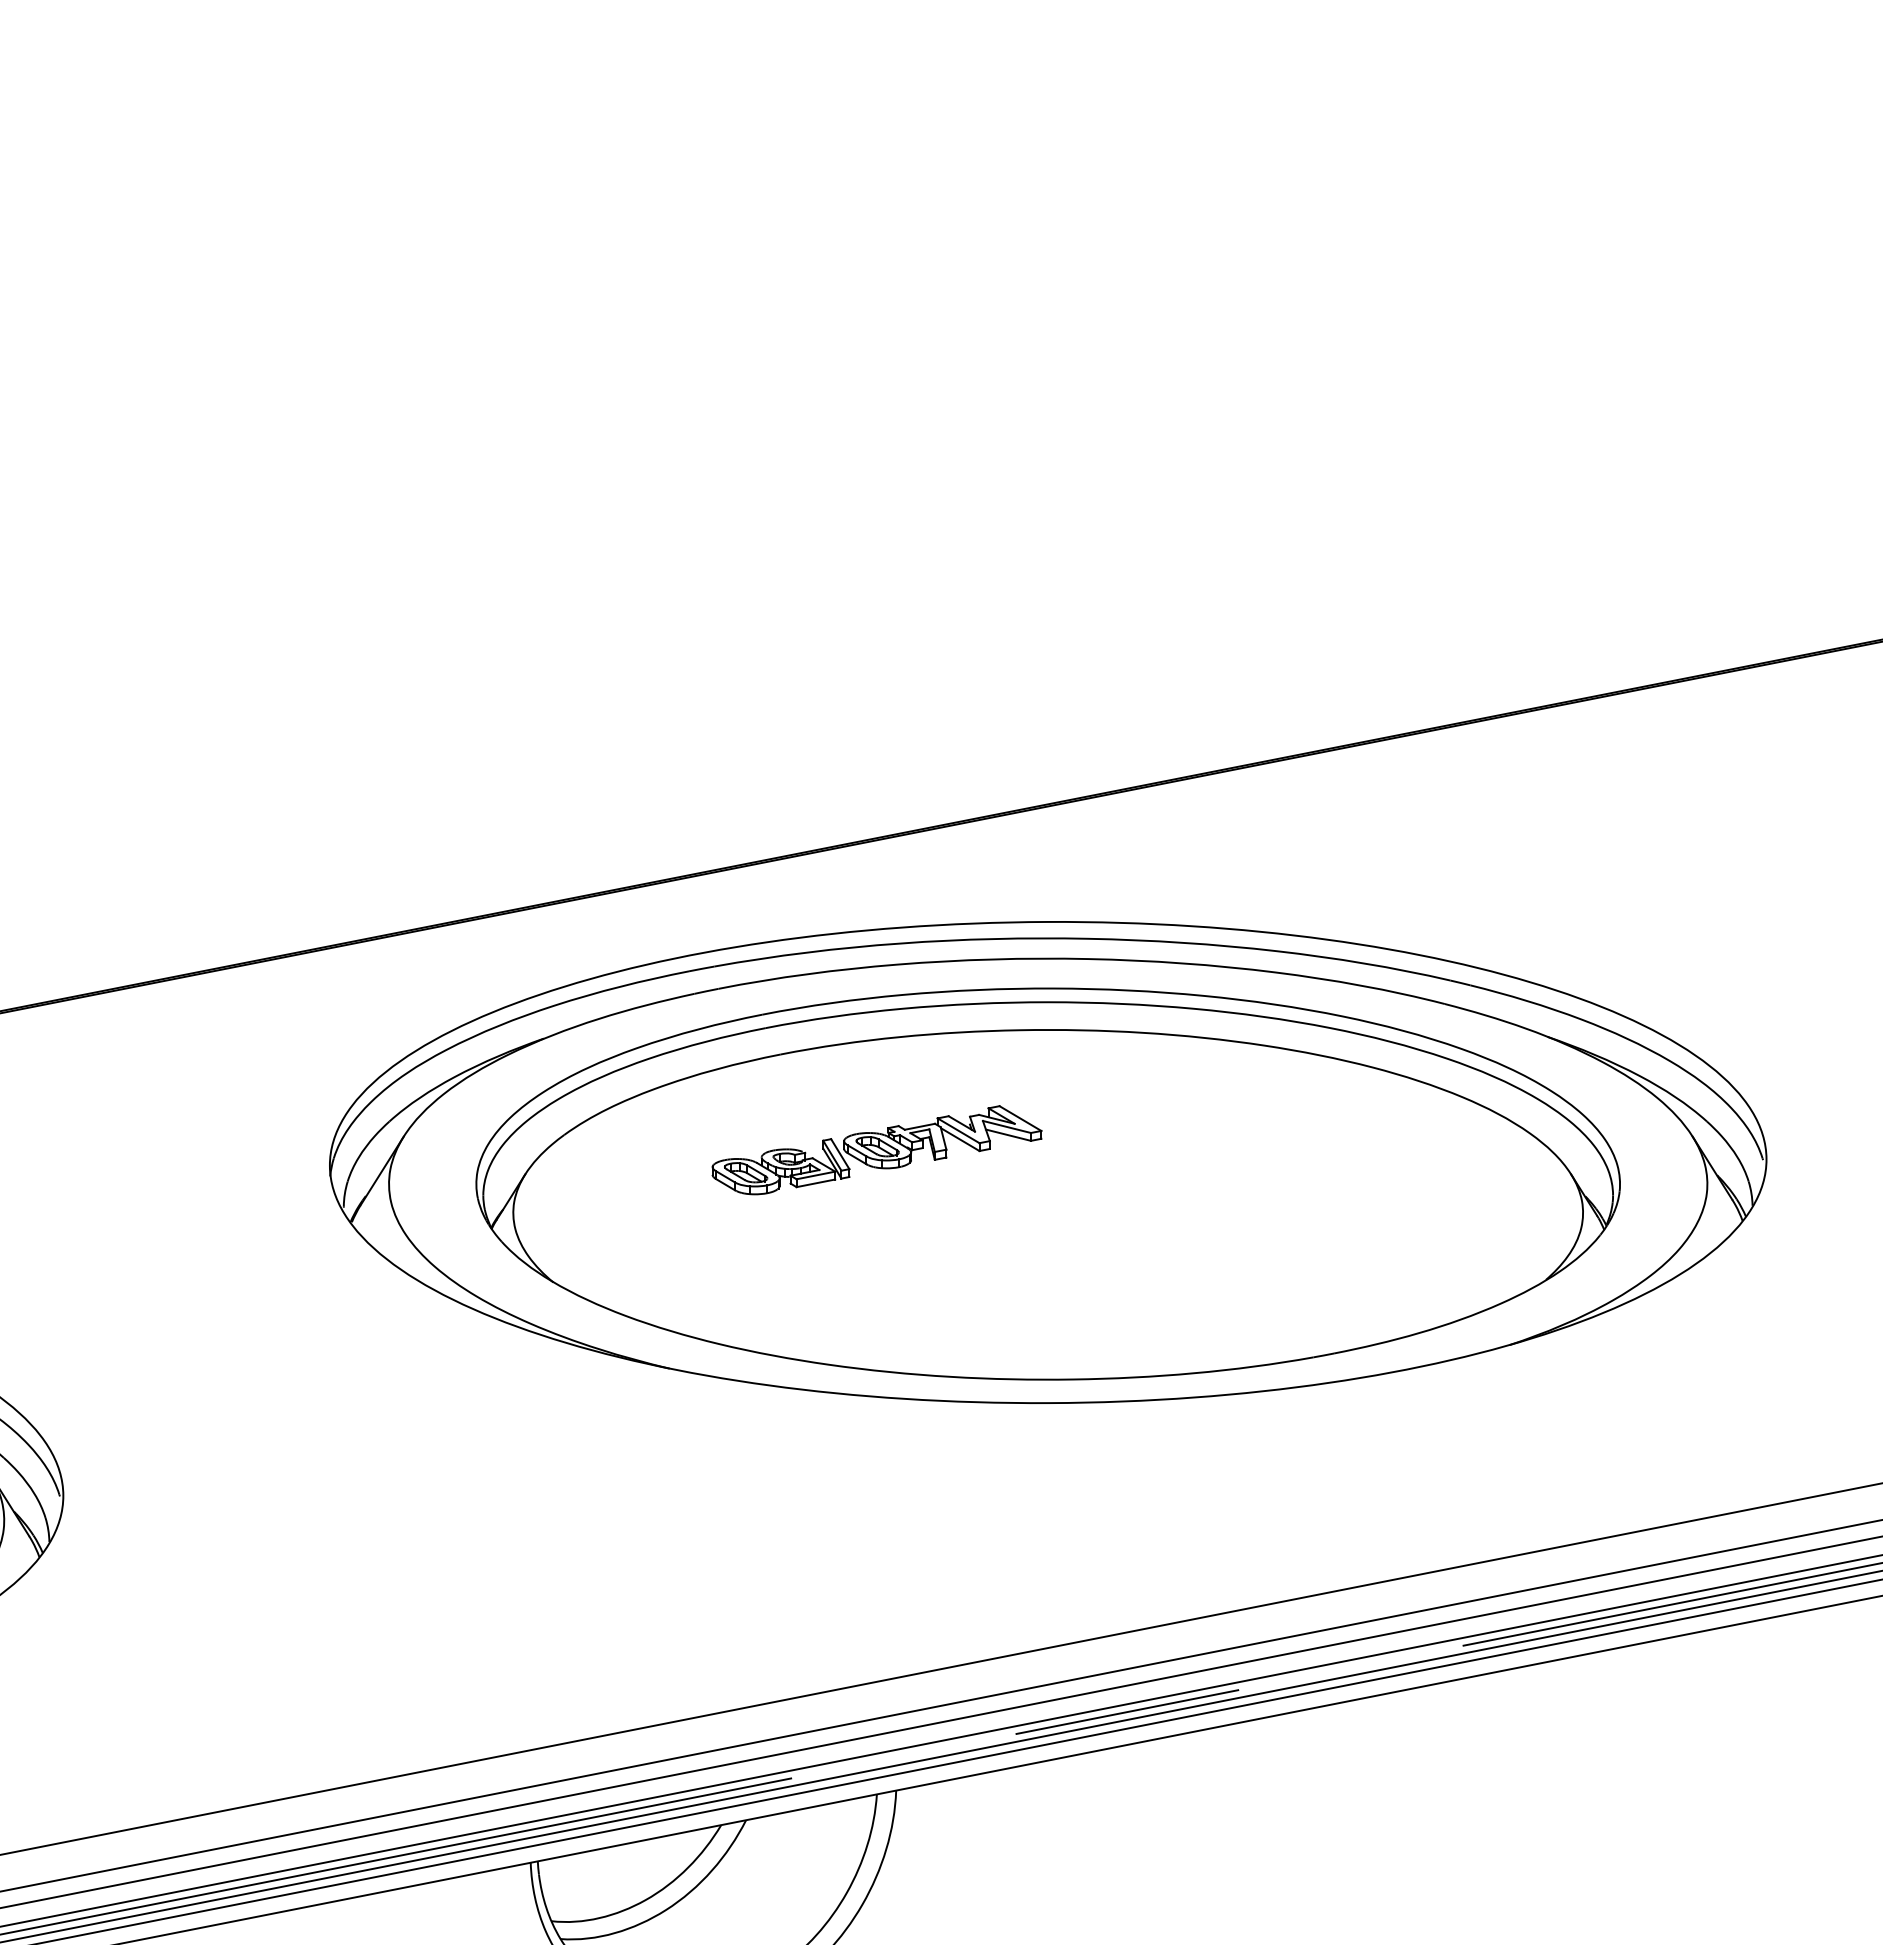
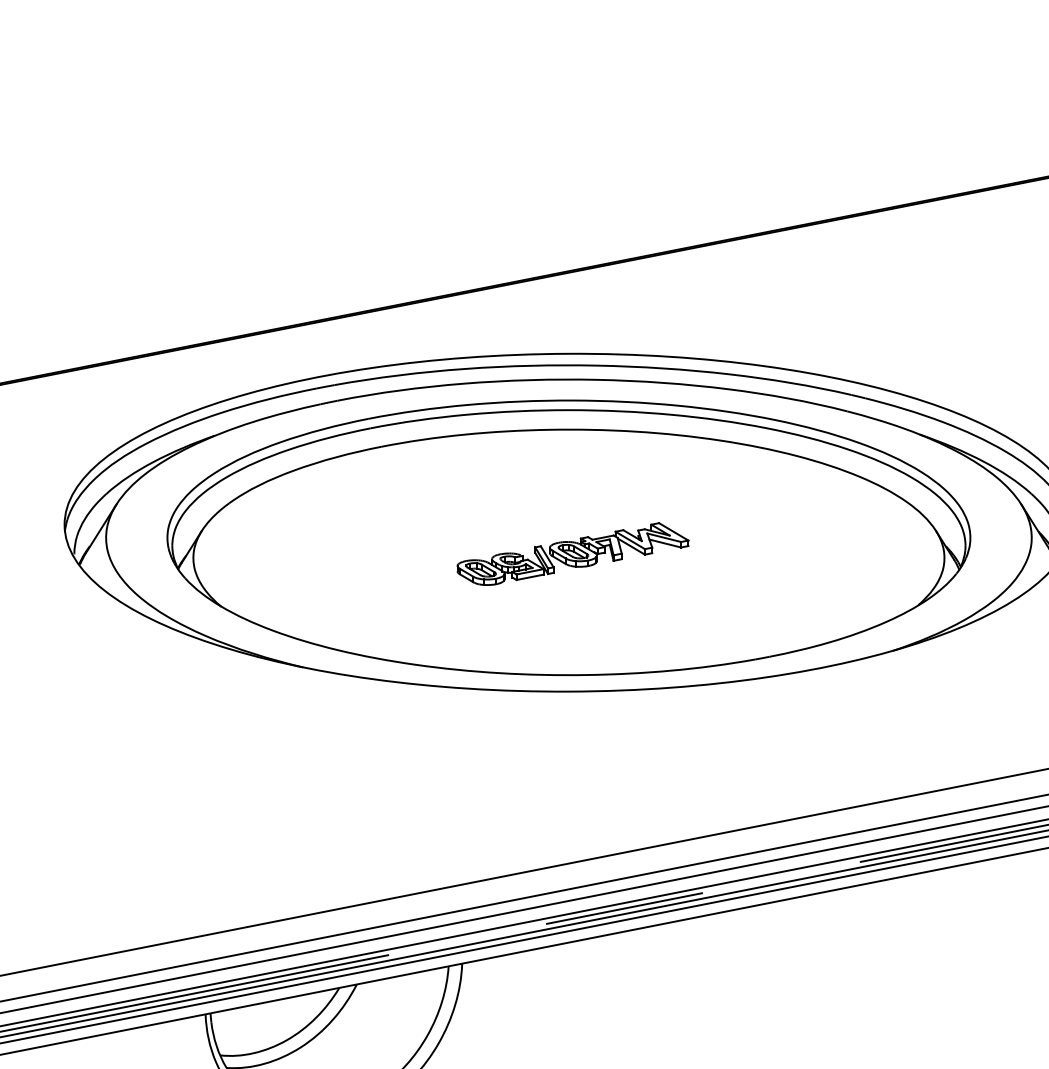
part: (876, 1150) -> (572, 554), moved

